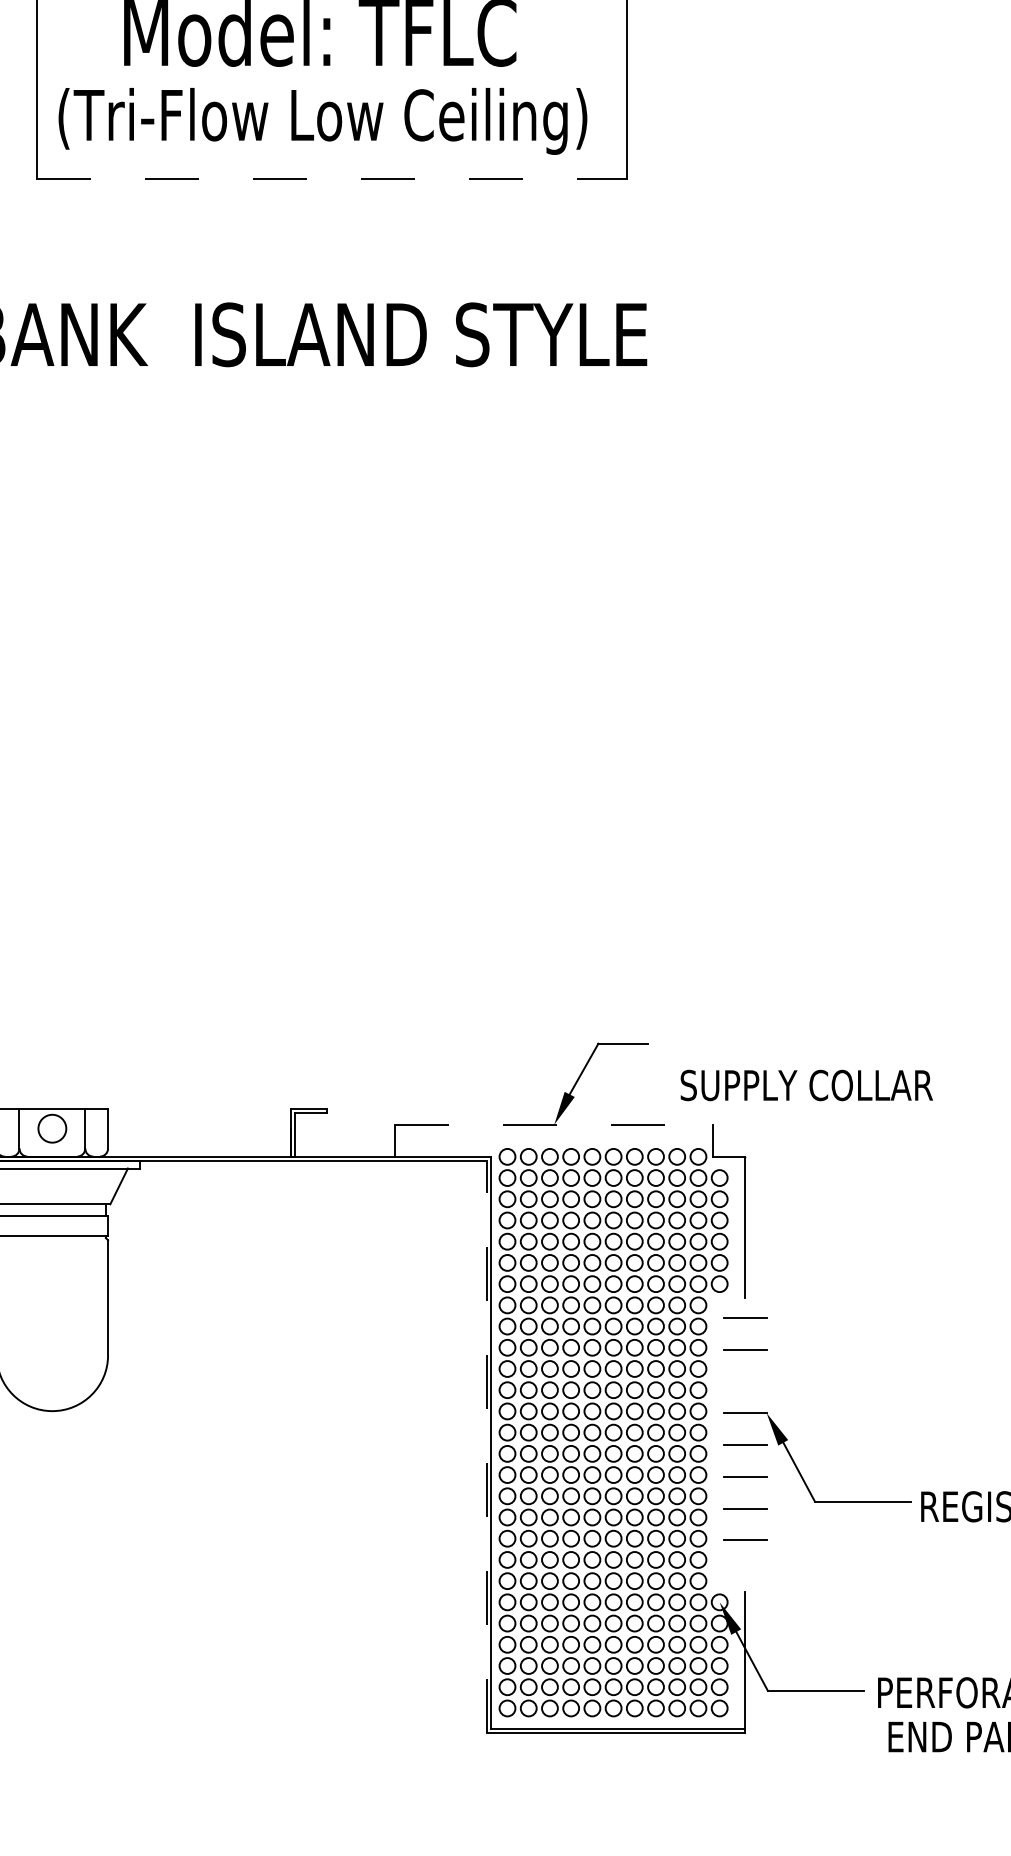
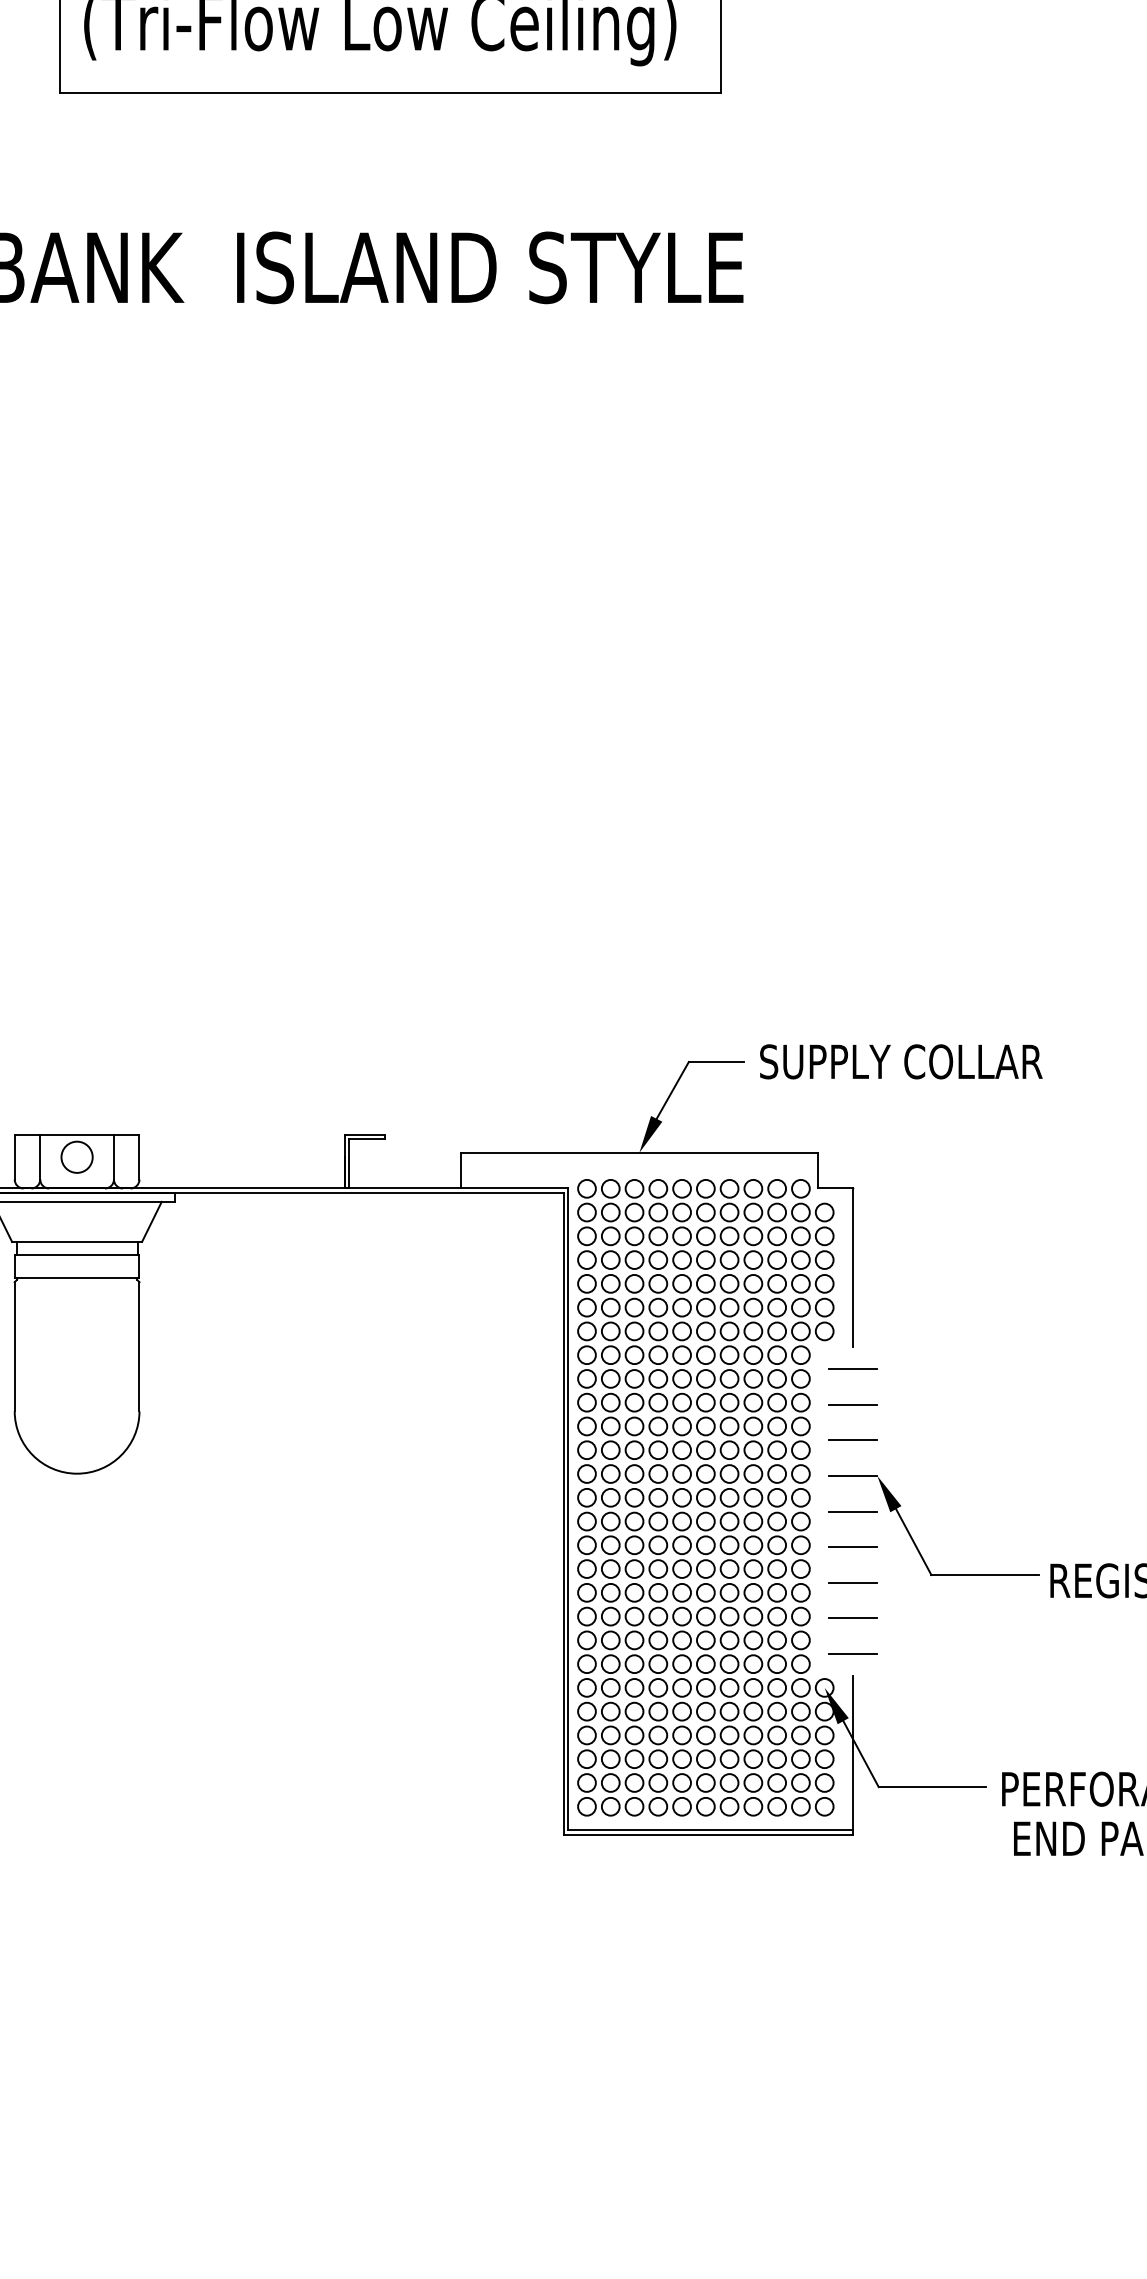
line: (332, 179) -> (390, 93), dashed -> solid
text: (806, 1085) -> (901, 1061), moved
line: (554, 1124) -> (639, 1152), dashed -> solid
line: (744, 1380) -> (852, 1439), added
line: (486, 1446) -> (563, 1513), dashed -> solid
line: (744, 1571) -> (852, 1653), added

